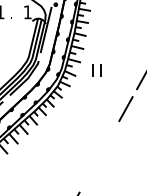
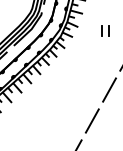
part: (96, 70) -> (104, 31), moved
line: (107, 140) -> (108, 89), added
line: (90, 172) -> (92, 120), added

